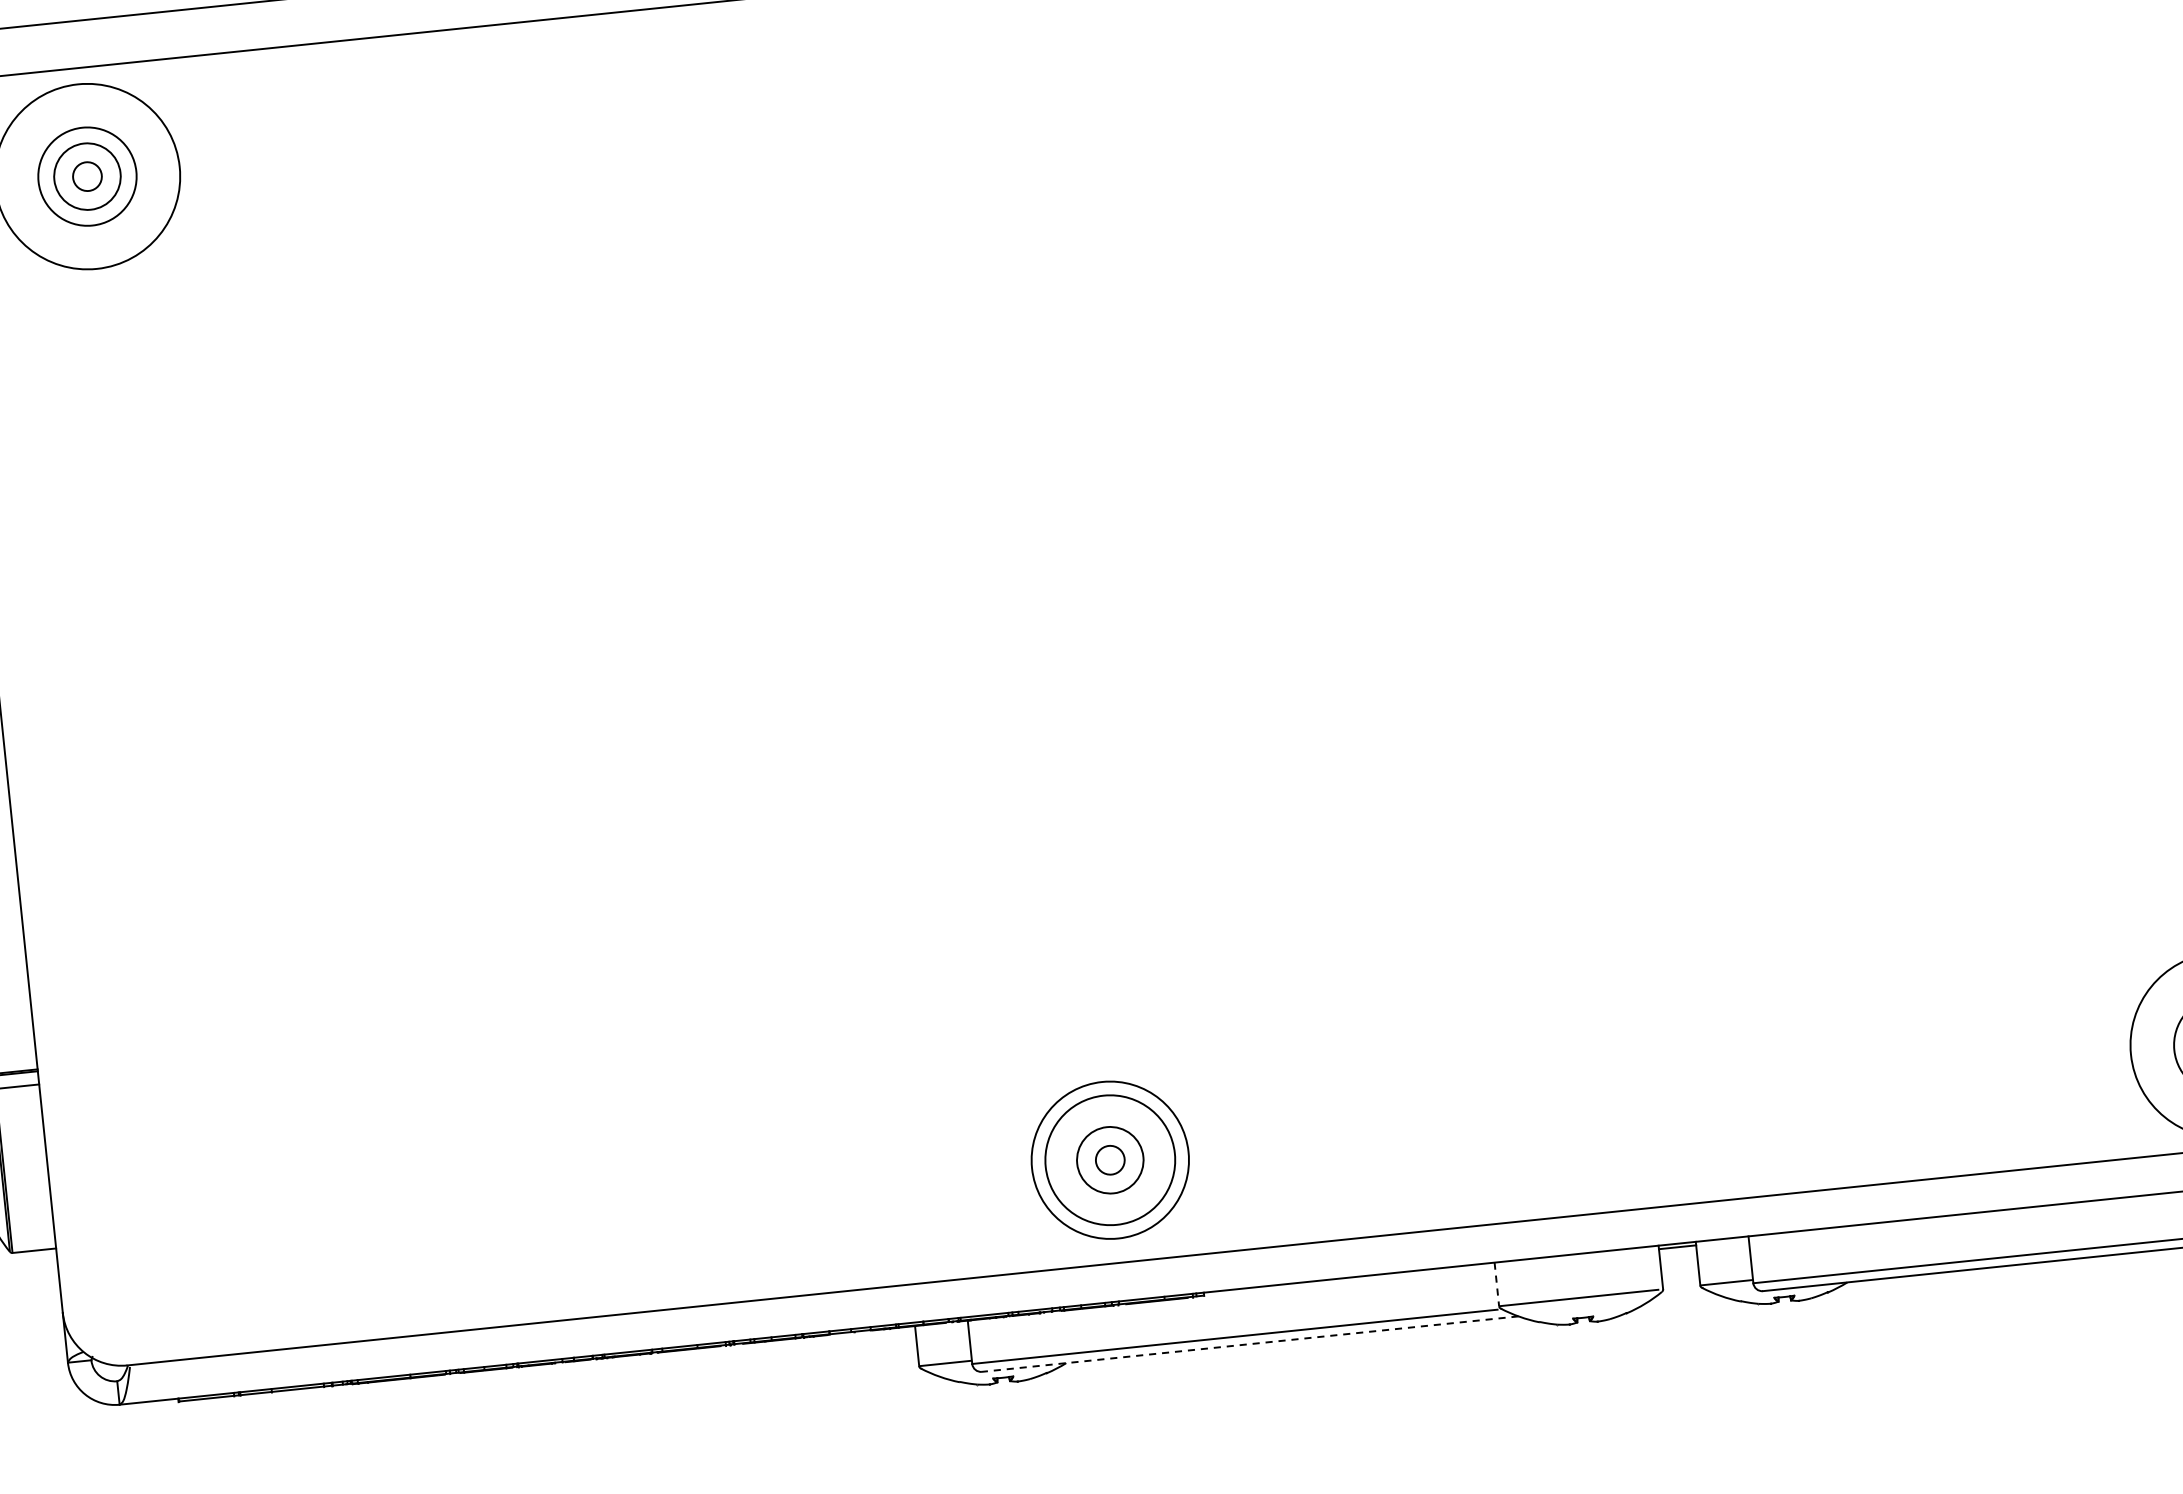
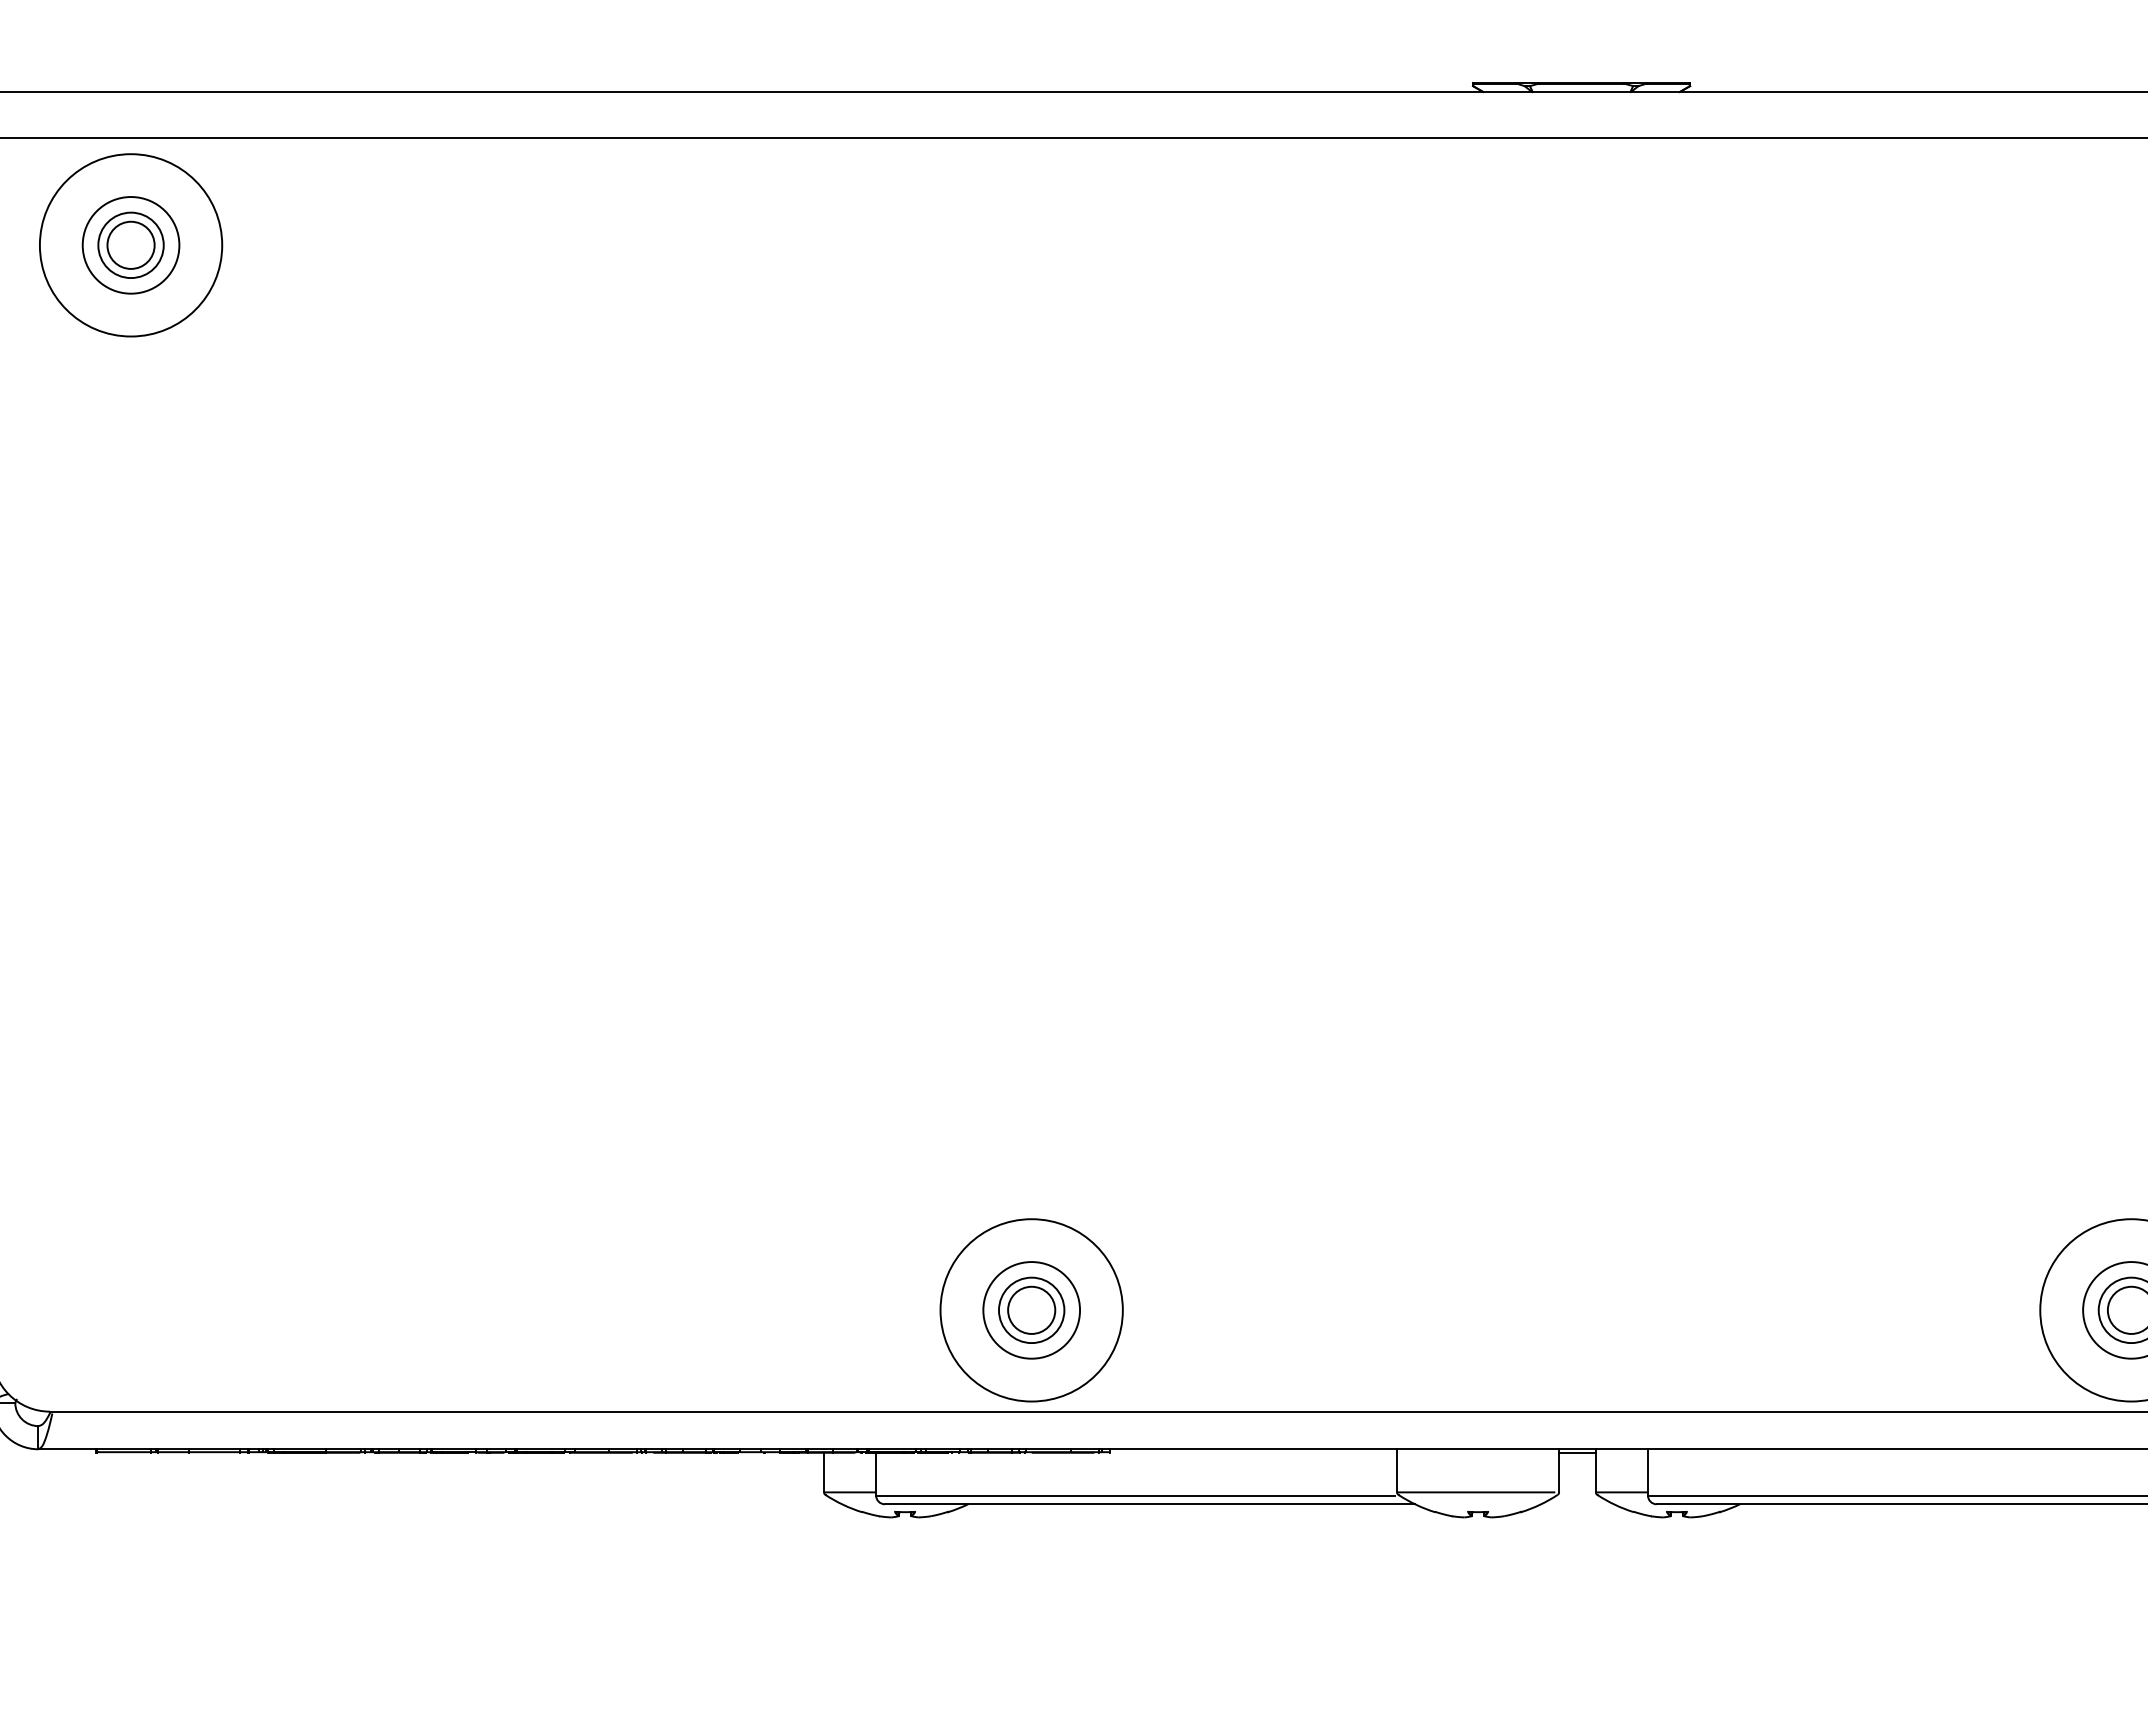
circle: (86, 175) -> (130, 244), size x1.67
circle: (1110, 1159) -> (1031, 1309), size x1.67
circle: (1110, 1160) -> (1031, 1310), size x0.62
circle: (1110, 1160) -> (1031, 1310), size x1.43
line: (1497, 1284) -> (1397, 1470), dashed -> solid
line: (1249, 1344) -> (1149, 1504), dashed -> solid

